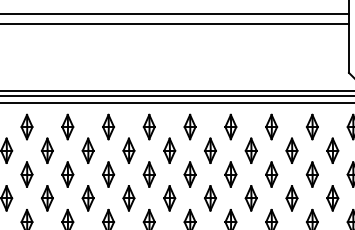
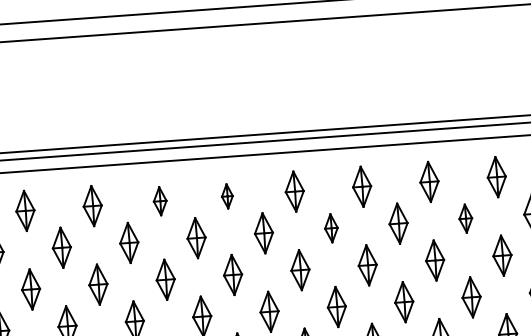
part: (67, 126) -> (159, 200), size x0.7
part: (108, 126) -> (227, 195), size x0.6
part: (169, 150) -> (330, 227), size x0.7
part: (250, 150) -> (464, 218), size x0.7

